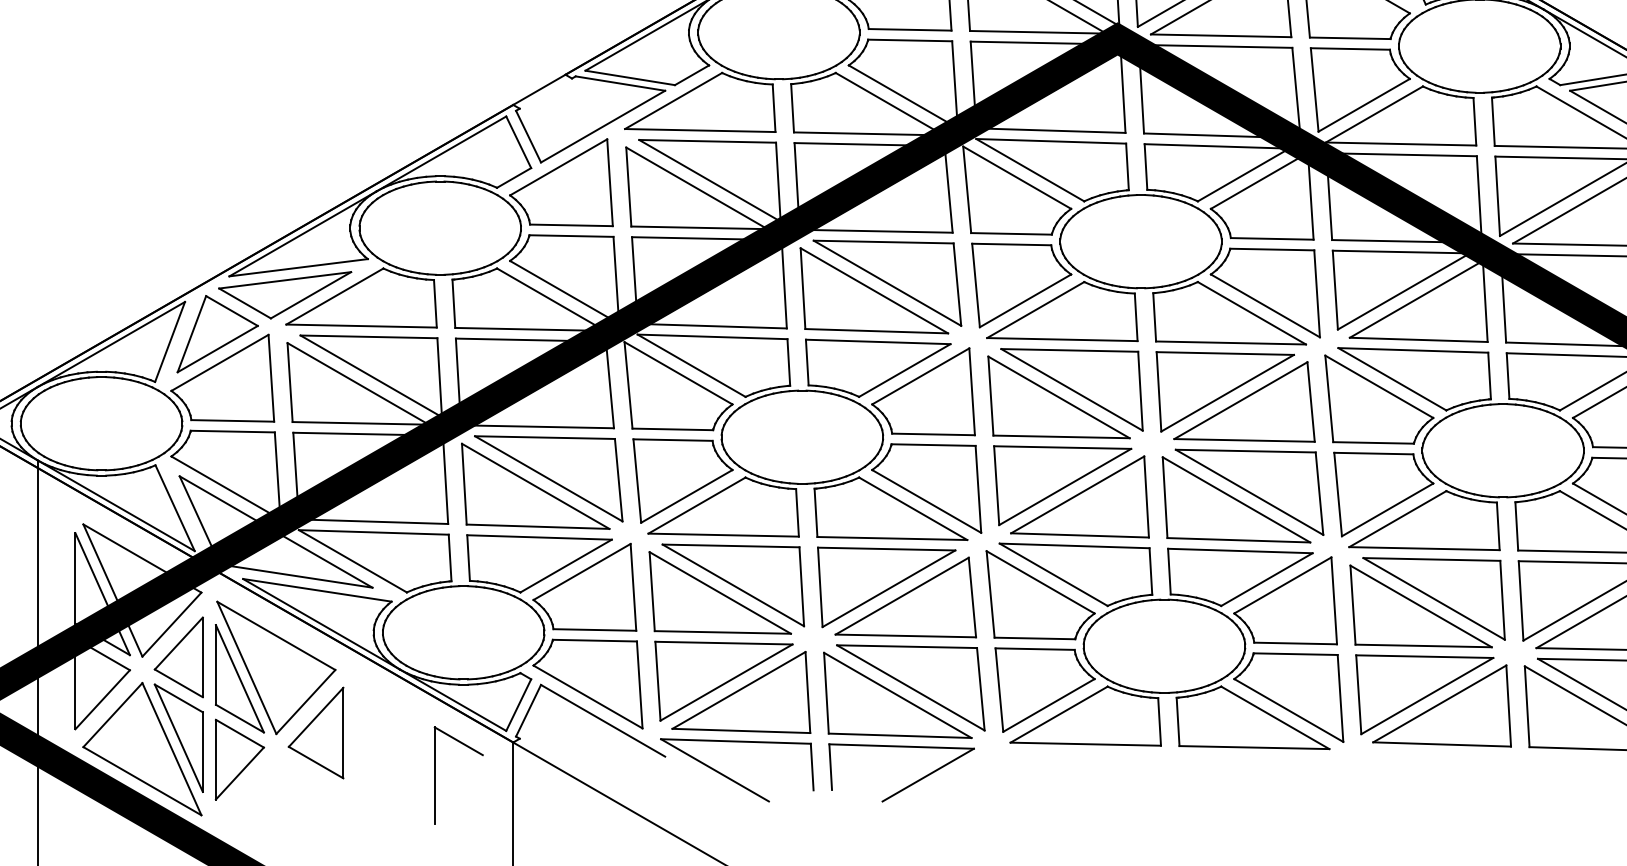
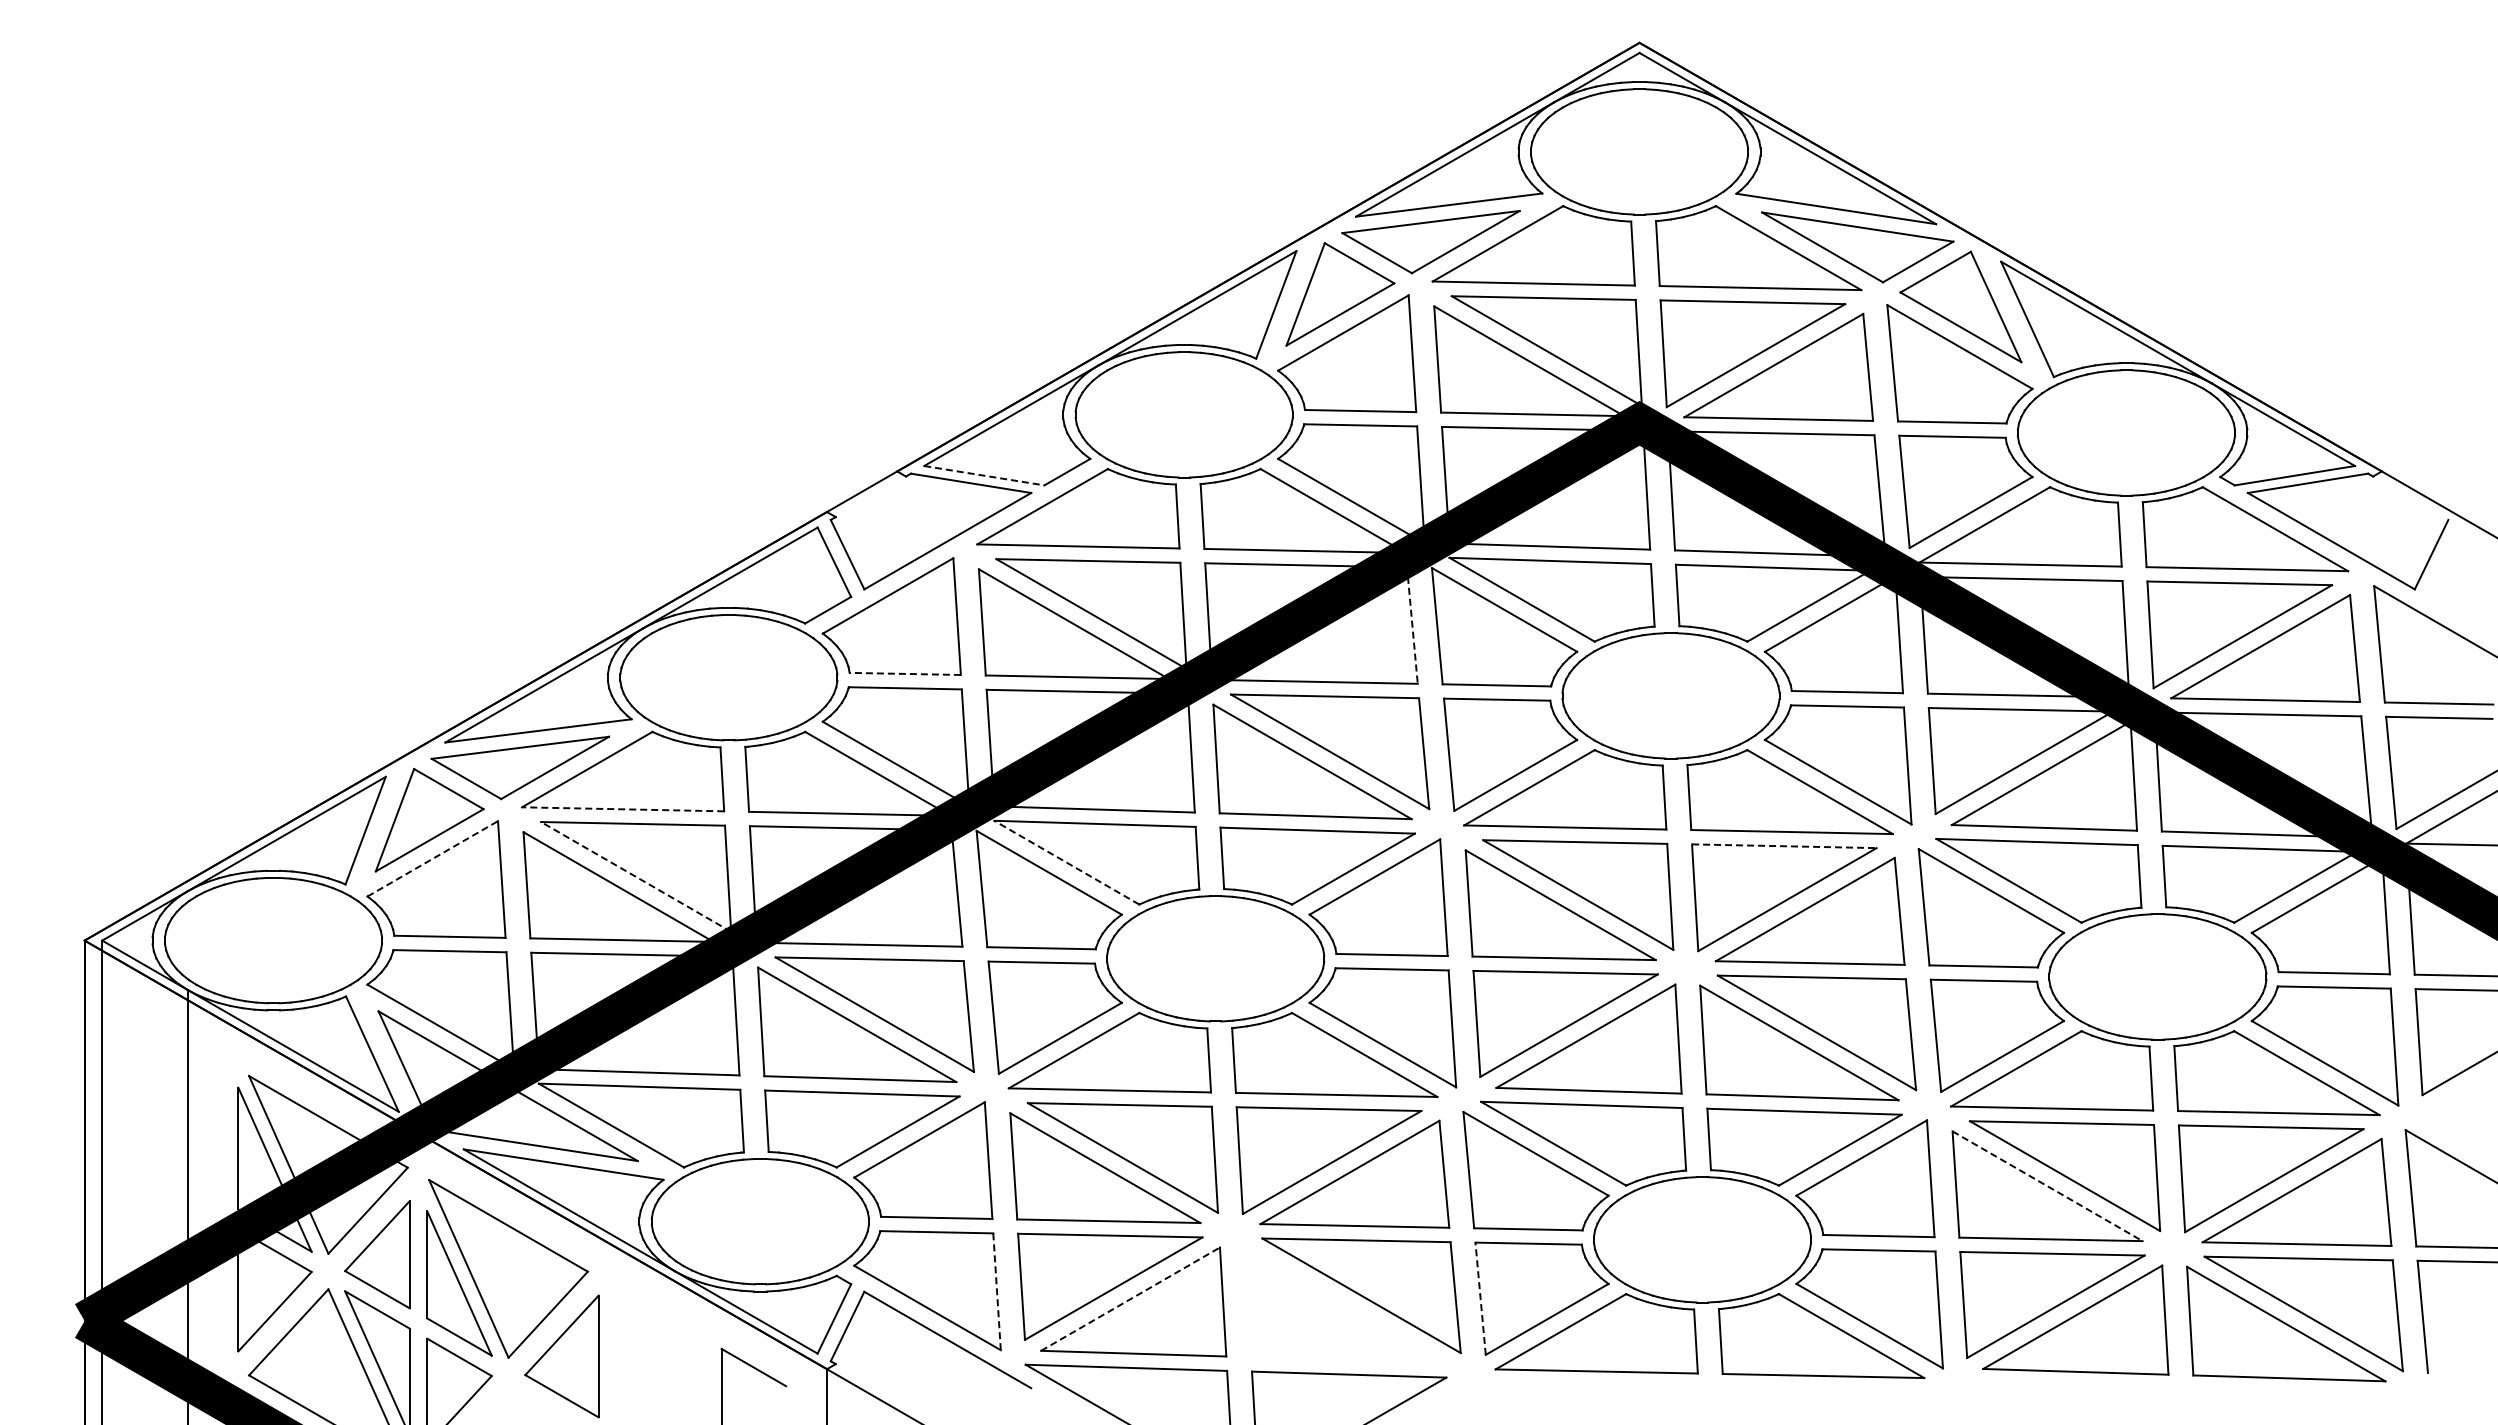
line: (630, 77) -> (984, 475), solid -> dashed
line: (948, 193) -> (1412, 630), solid -> dashed
line: (571, 225) -> (905, 673), solid -> dashed
line: (361, 326) -> (622, 809), solid -> dashed
line: (1225, 353) -> (1784, 846), solid -> dashed
line: (220, 362) -> (433, 858), solid -> dashed
line: (691, 365) -> (1066, 862), solid -> dashed
line: (371, 376) -> (636, 876), solid -> dashed
line: (1421, 606) -> (2047, 1186), solid -> dashed
line: (640, 684) -> (997, 1291), solid -> dashed
line: (738, 689) -> (1130, 1298), solid -> dashed
line: (999, 689) -> (1480, 1298), solid -> dashed
part: (897, 695) -> (1343, 1305), removed

